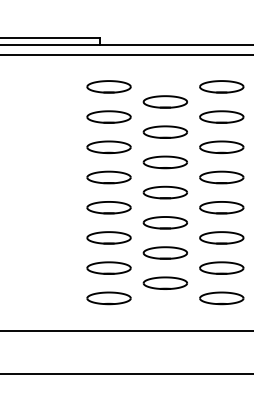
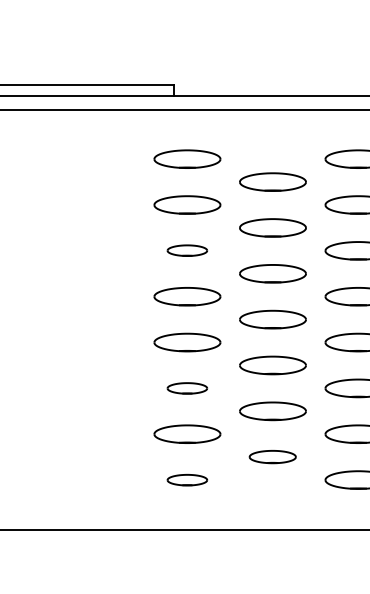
part: (108, 146) -> (186, 249), size x0.6
part: (108, 237) -> (186, 387), size x0.6
part: (164, 282) -> (271, 456), size x0.7
part: (108, 298) -> (186, 480), size x0.6

